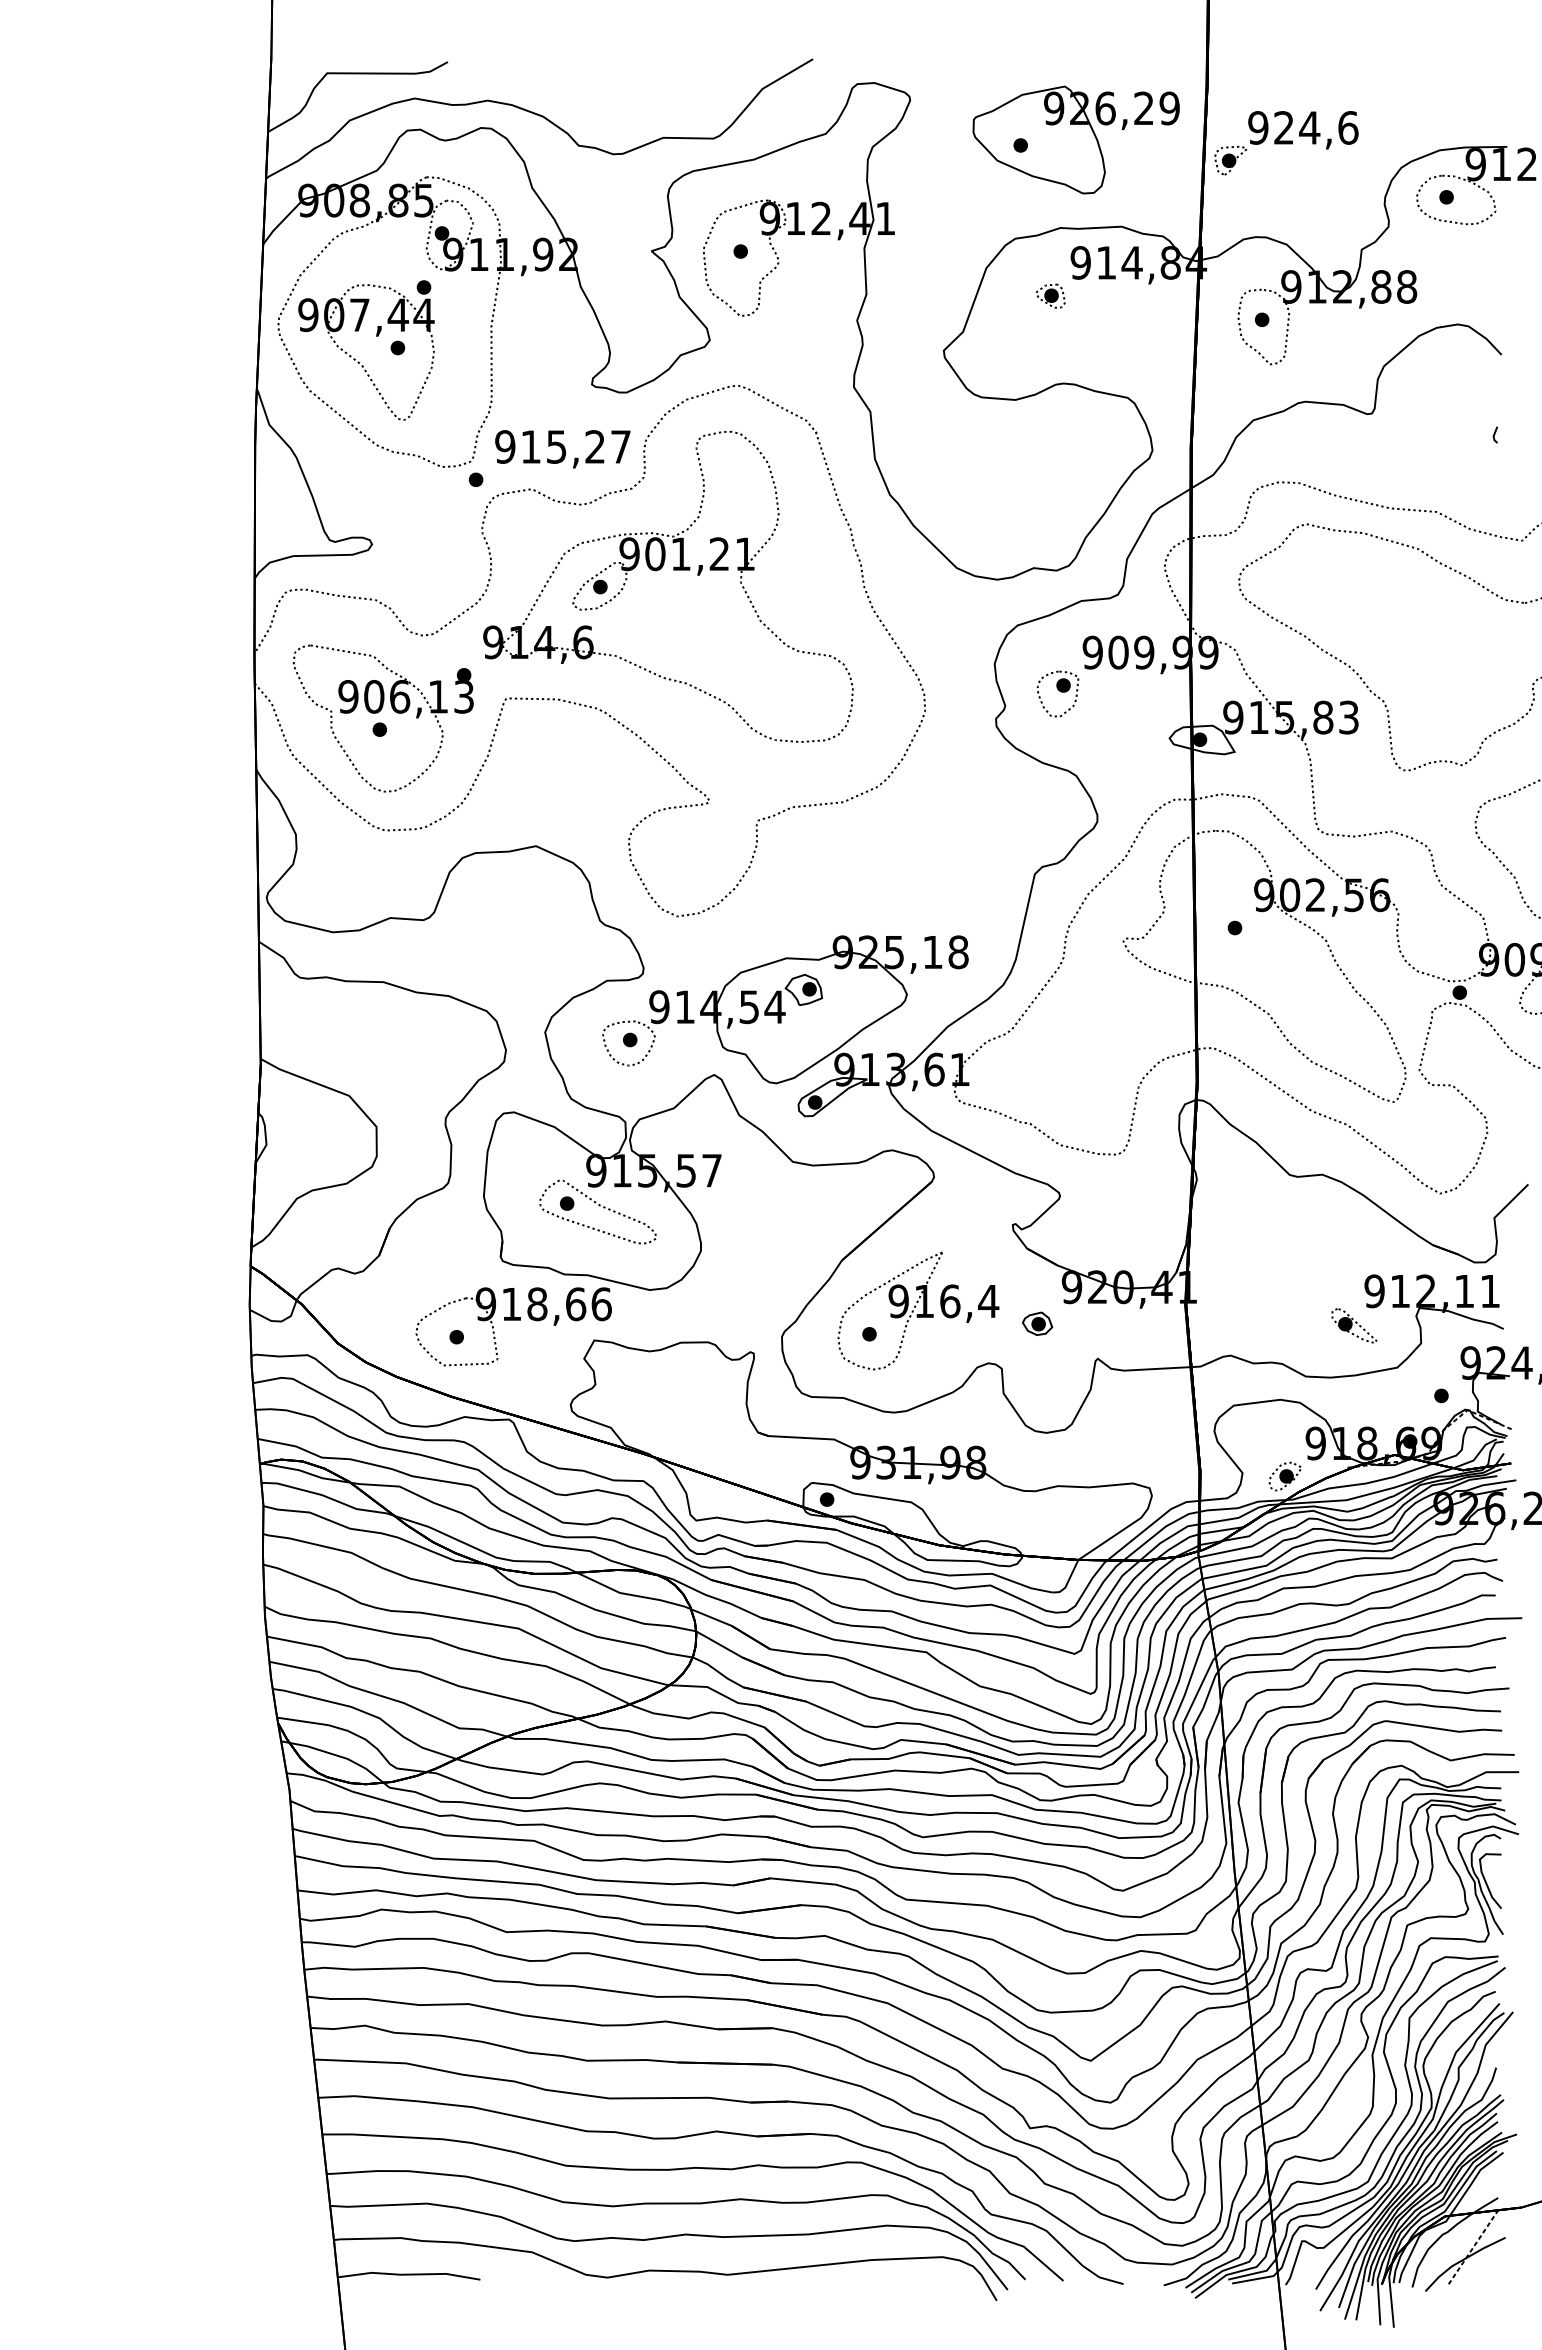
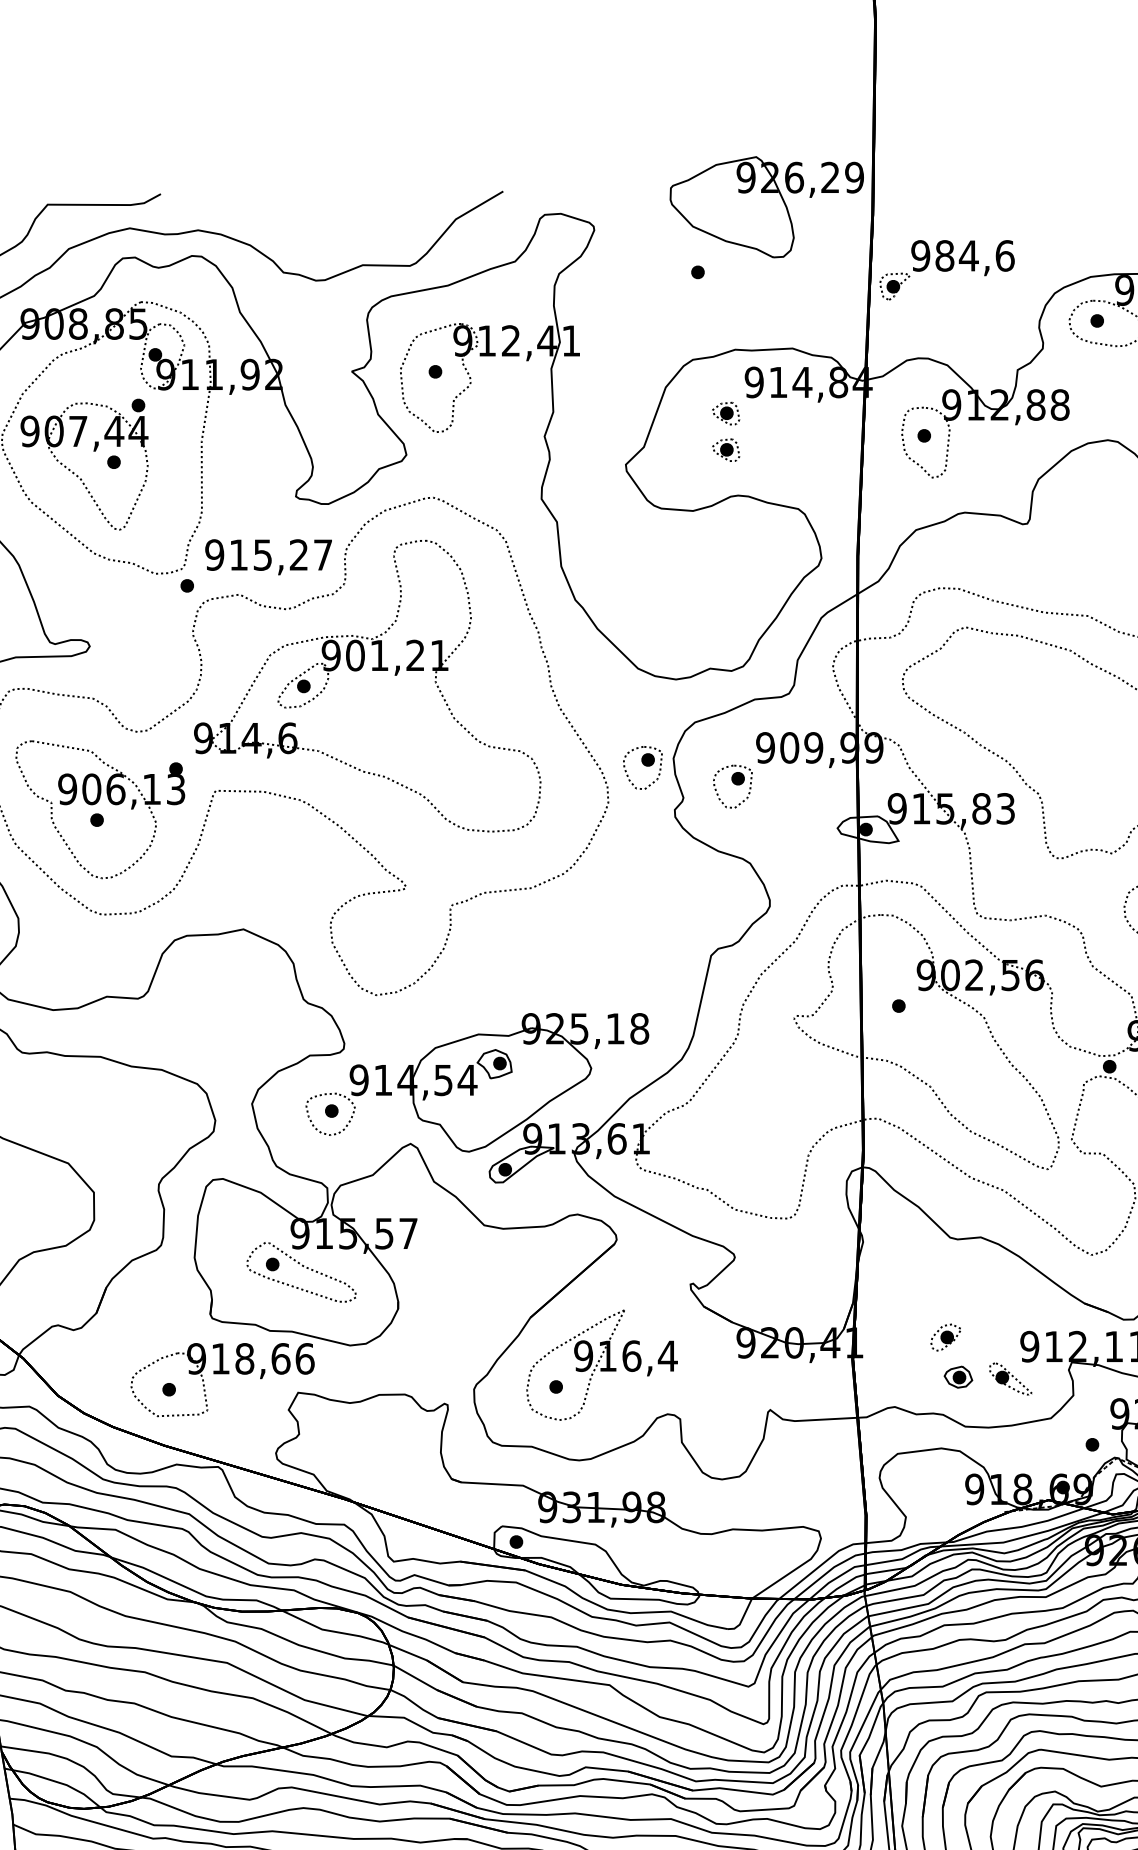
text: (1284, 127) -> (945, 255), 924,6 -> 984,6
part: (1075, 139) -> (766, 206), moved
part: (1050, 334) -> (725, 449), added
part: (961, 673) -> (642, 767), added
part: (1037, 1323) -> (958, 1376), moved
part: (1284, 1476) -> (945, 1337), moved

